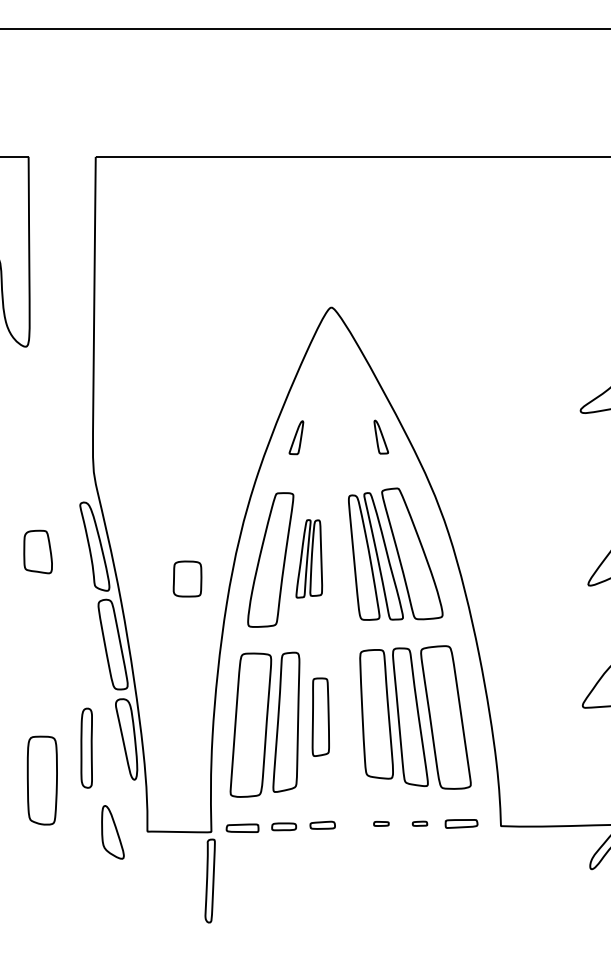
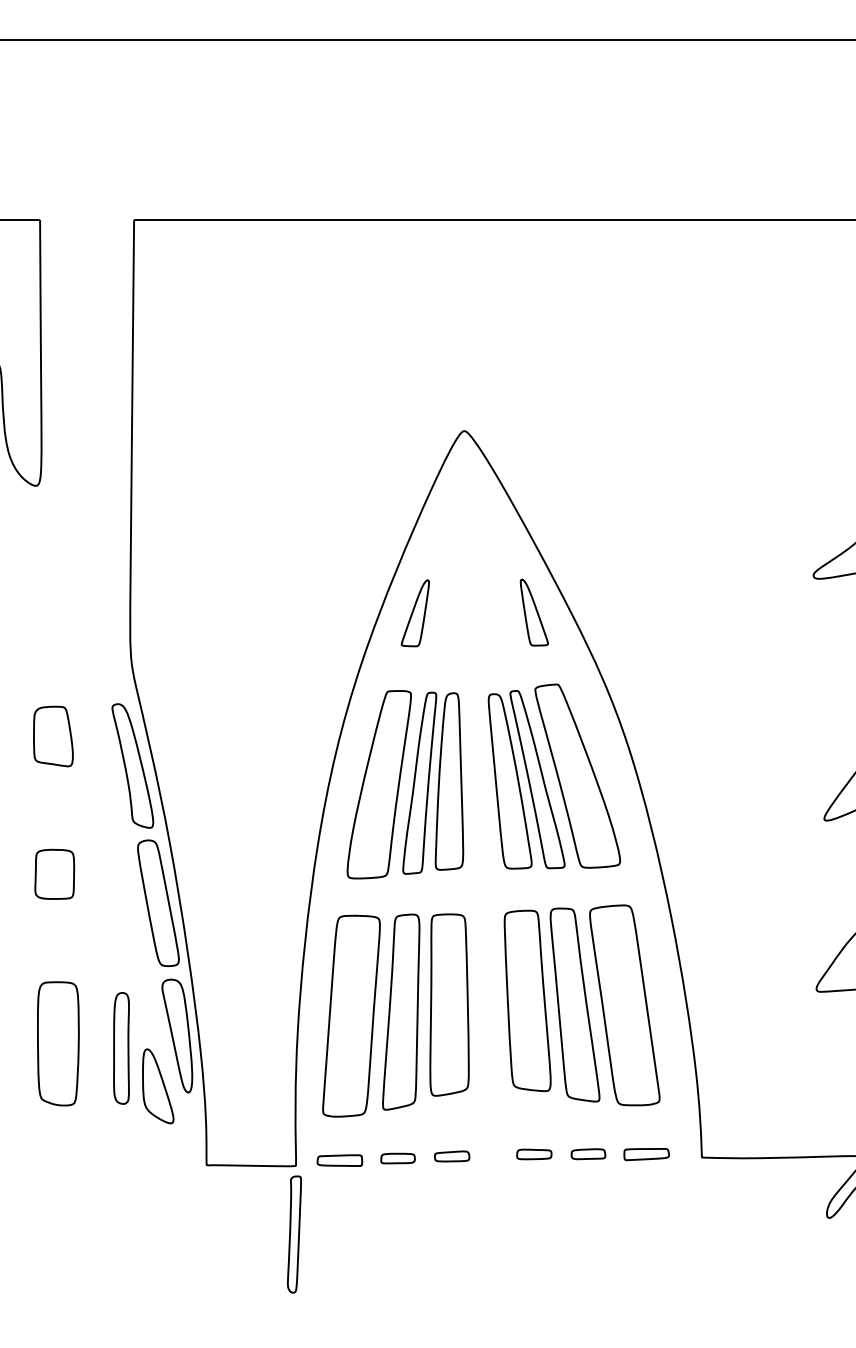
part: (295, 437) -> (414, 613), size x1.43
part: (380, 437) -> (533, 612), size x1.43
part: (38, 552) -> (53, 736), moved
part: (309, 558) -> (433, 782), size x1.67
part: (187, 578) -> (54, 873), moved
part: (320, 716) -> (449, 1004), size x1.67
part: (42, 780) -> (58, 1043), moved
part: (381, 823) -> (534, 1154), size x1.67
part: (420, 823) -> (588, 1154), size x1.67
part: (113, 832) -> (158, 1086), moved

